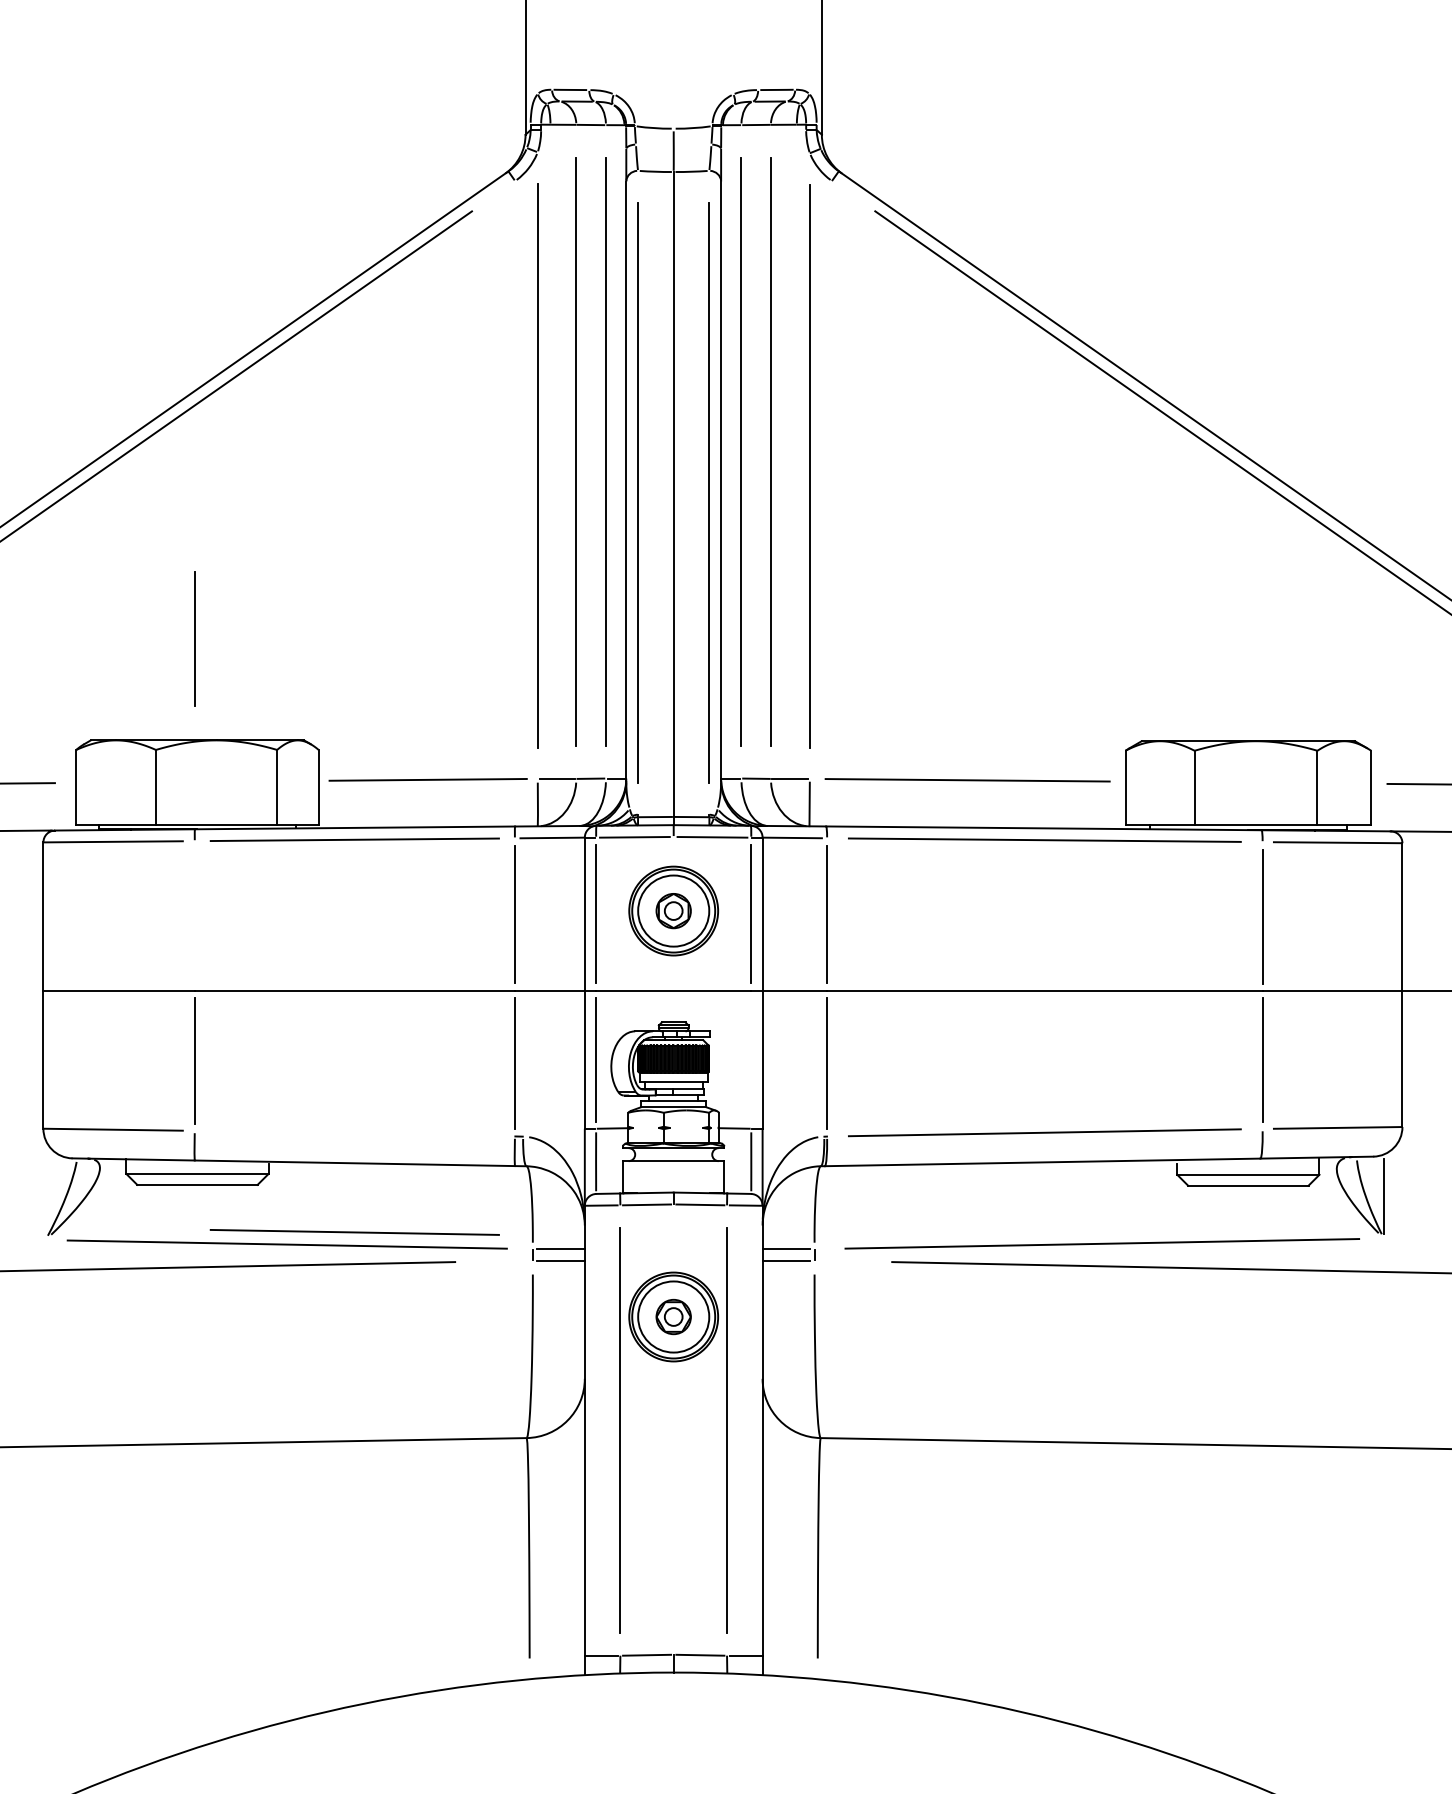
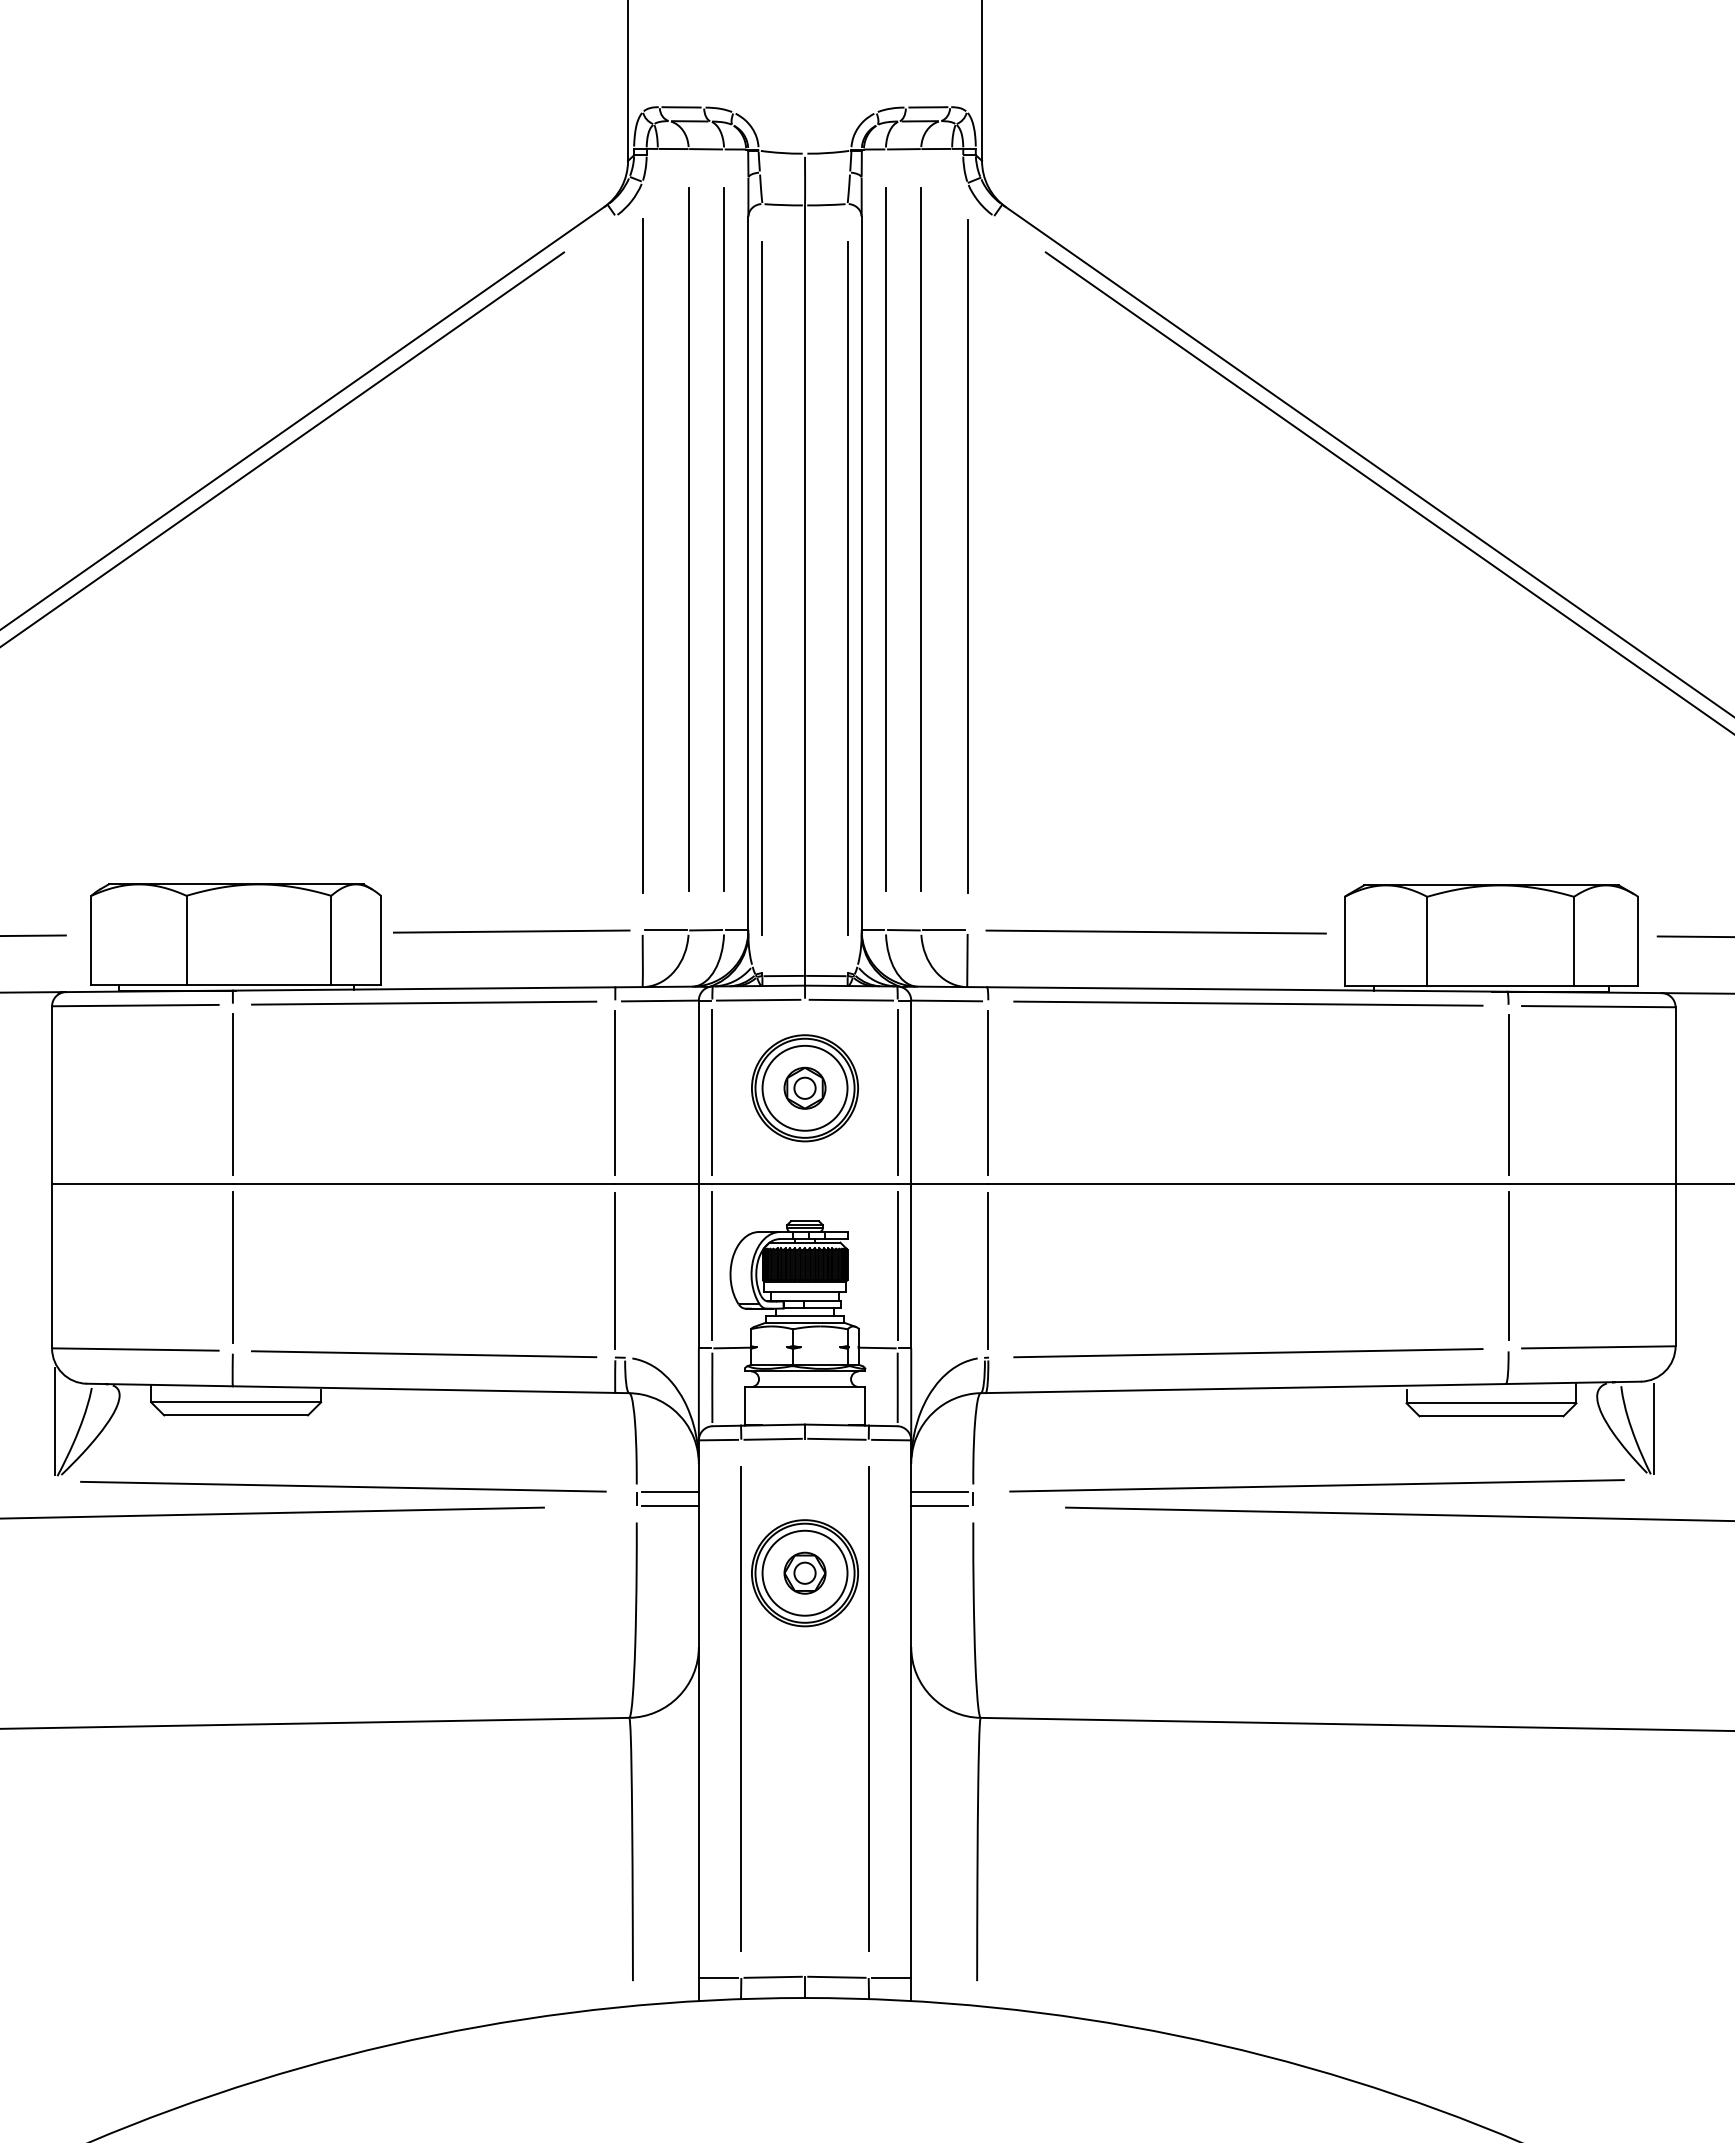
line: (194, 639) -> (232, 1094), moved
line: (751, 1060) -> (897, 1266), added
line: (45, 1189) -> (54, 1421), added
line: (355, 1232) -> (424, 1354), moved

